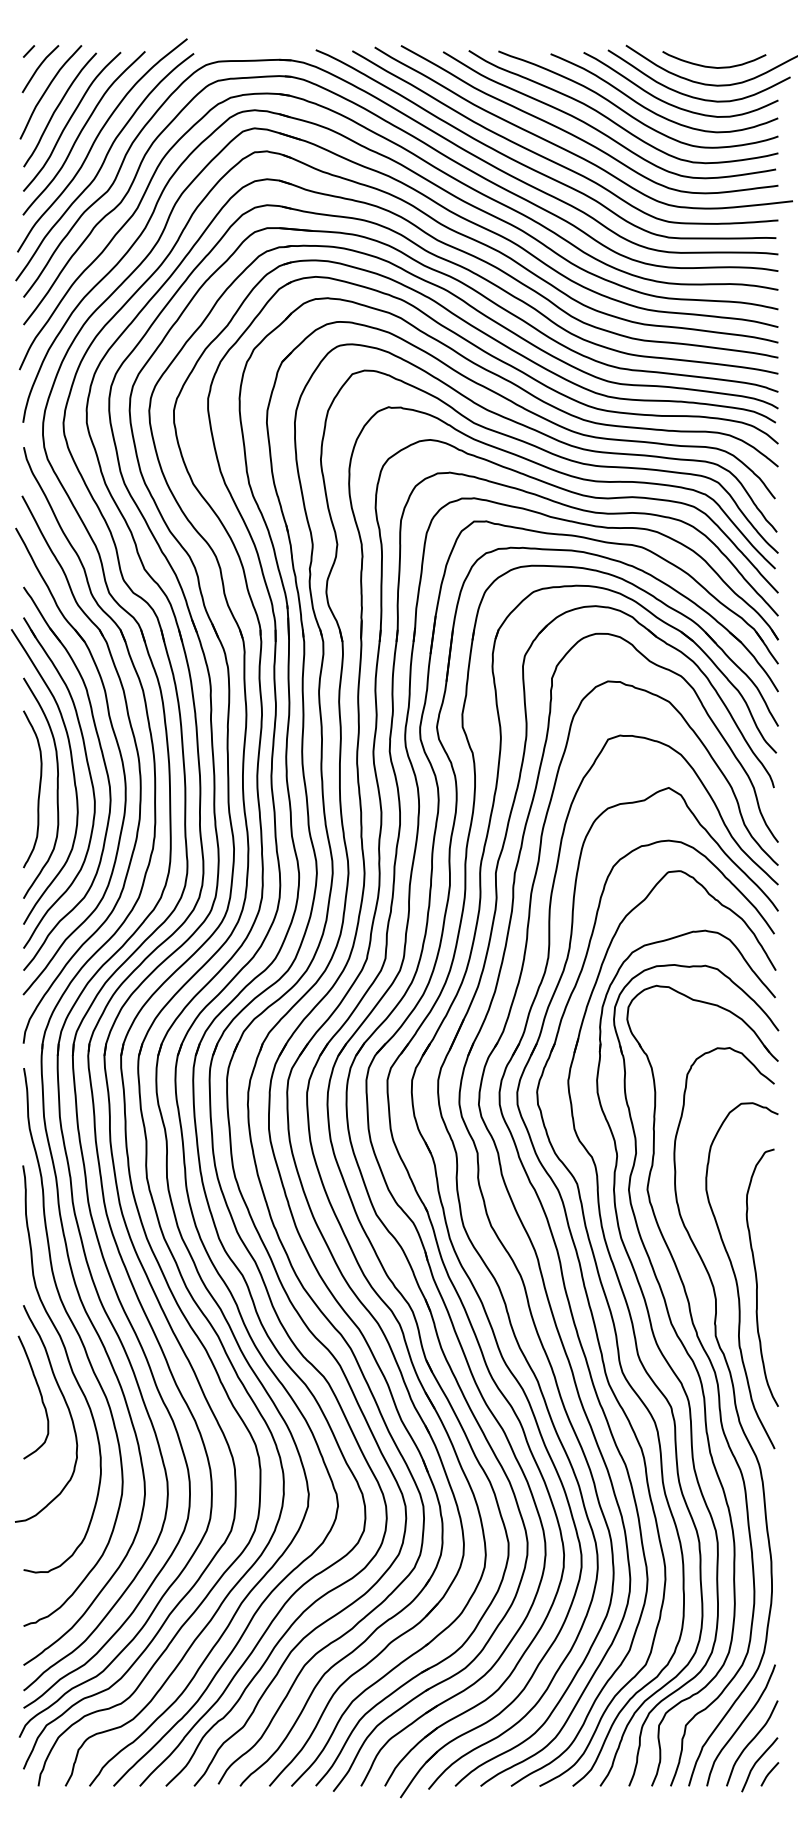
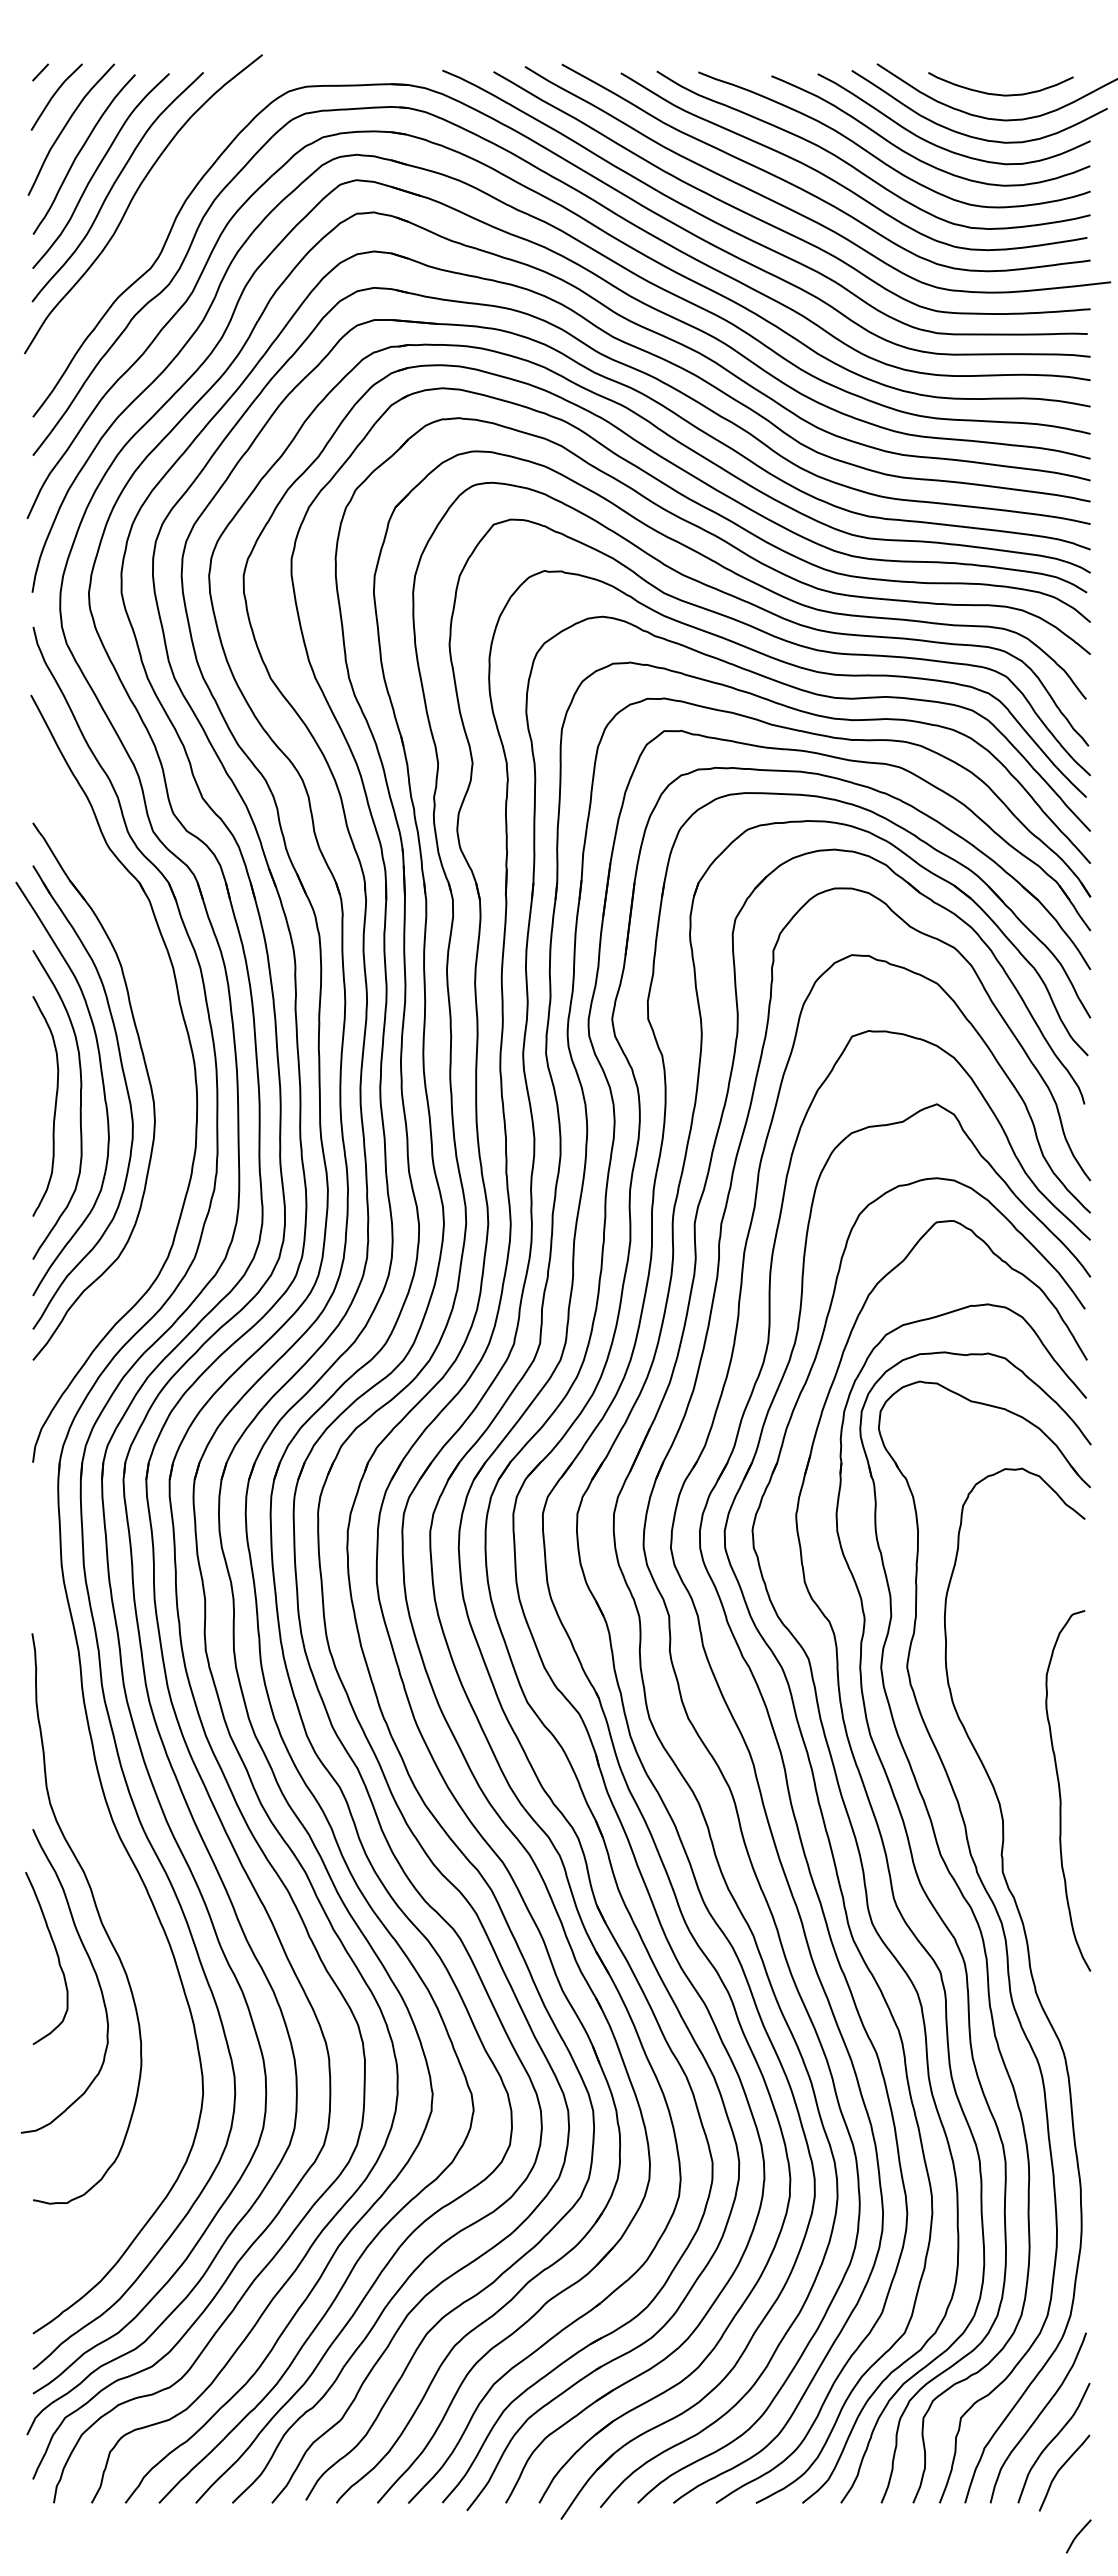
curve: (102, 166) -> (143, 233), removed
part: (117, 745) -> (164, 1045), removed
curve: (736, 1276) -> (1031, 1789), removed
curve: (81, 1343) -> (114, 1882), removed
line: (769, 1773) -> (1078, 2535), moved

